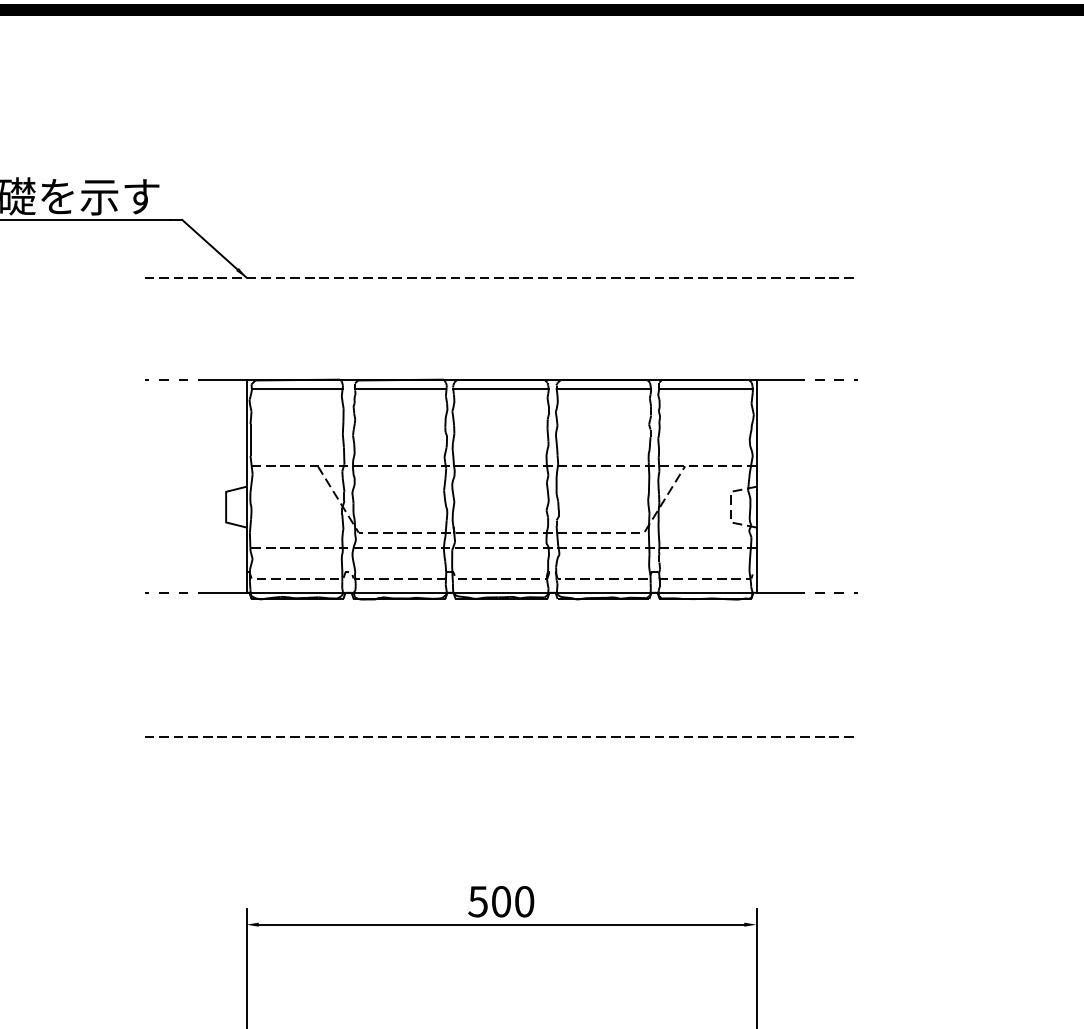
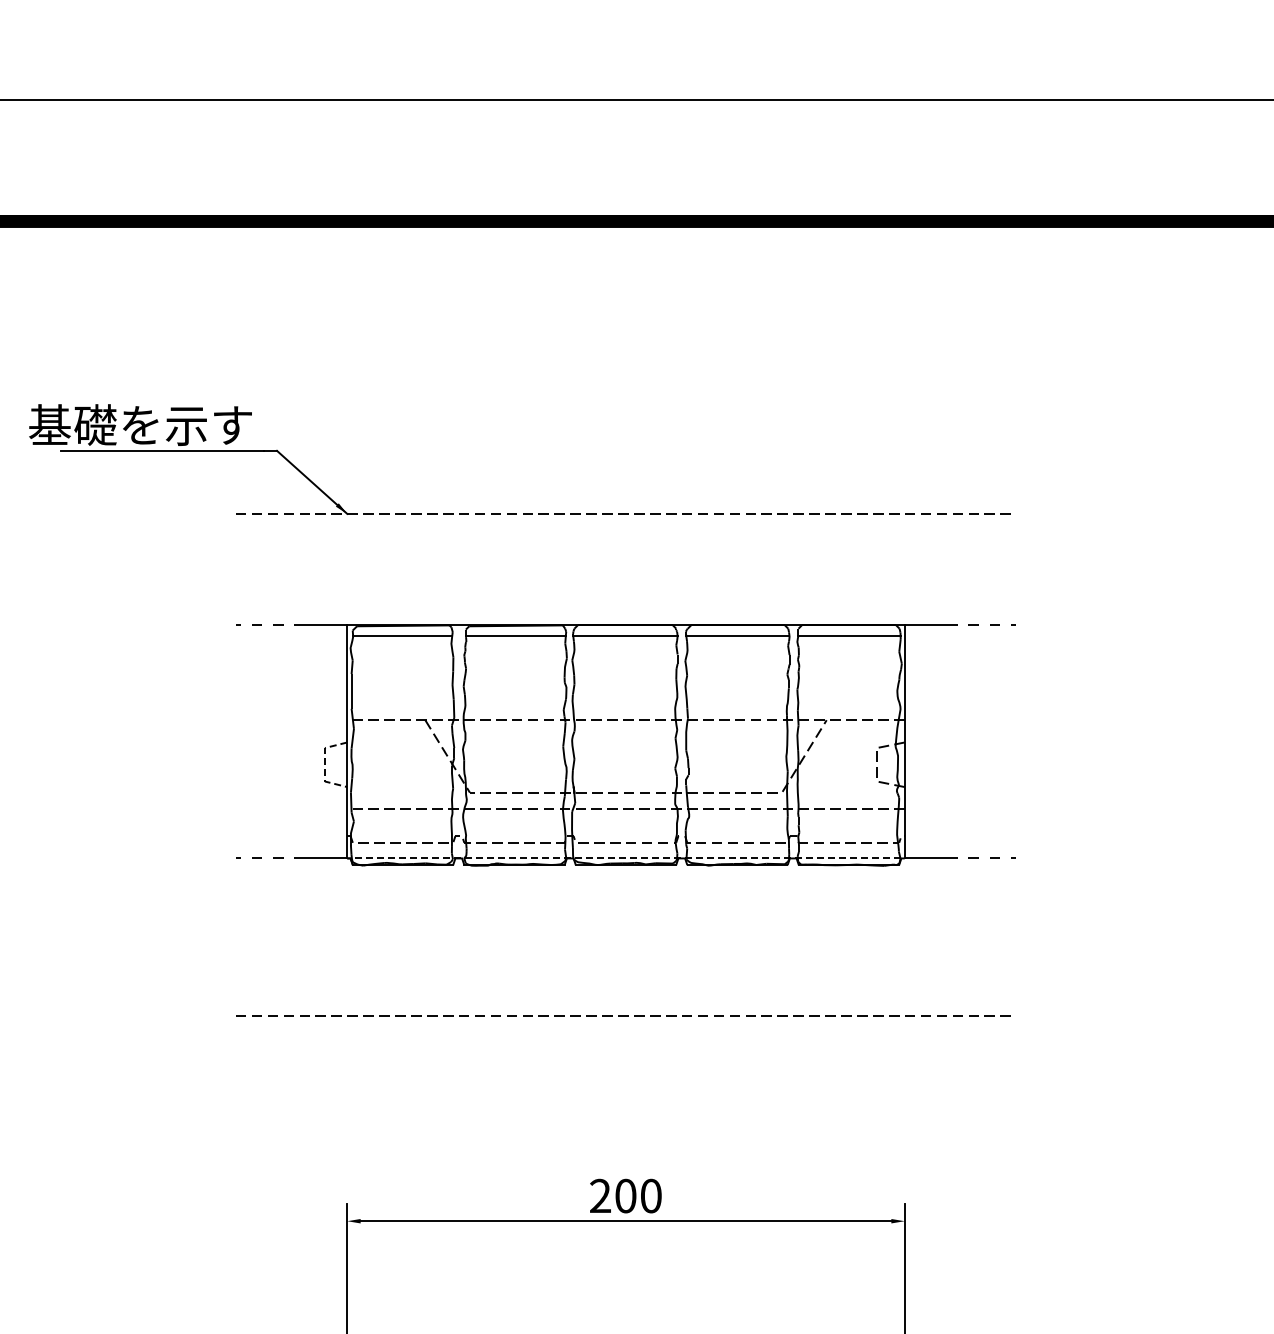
line: (225, 506) -> (324, 764), solid -> dashed
line: (501, 592) -> (626, 858), solid -> dashed
text: (477, 901) -> (599, 1195), 500 -> 200

